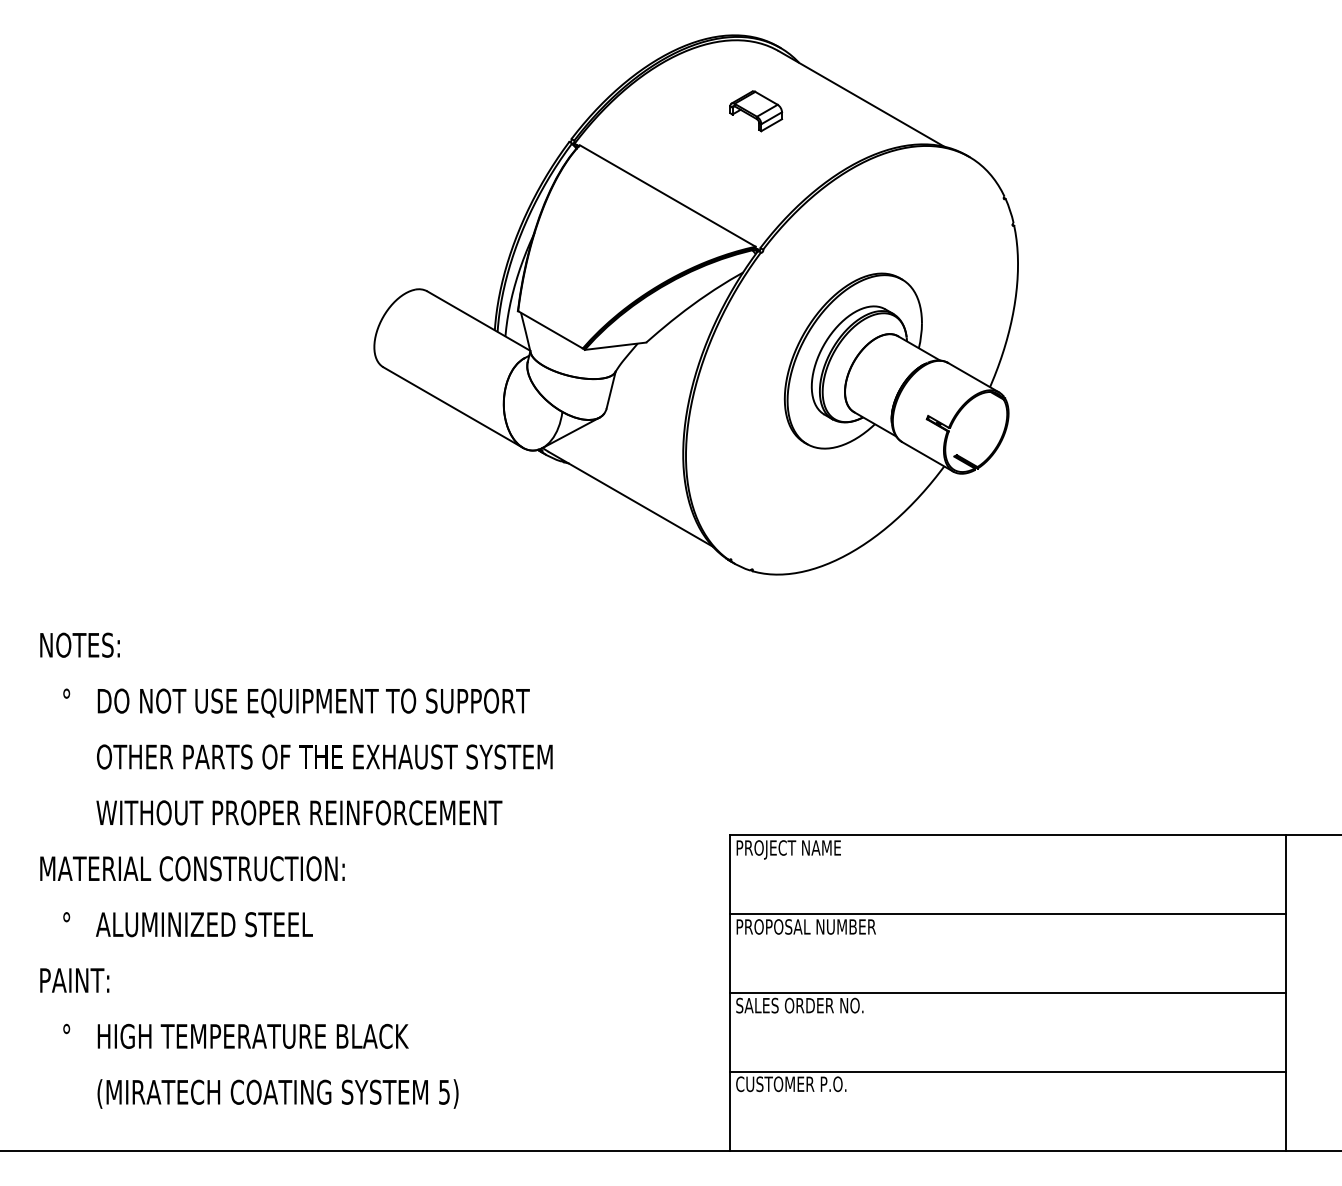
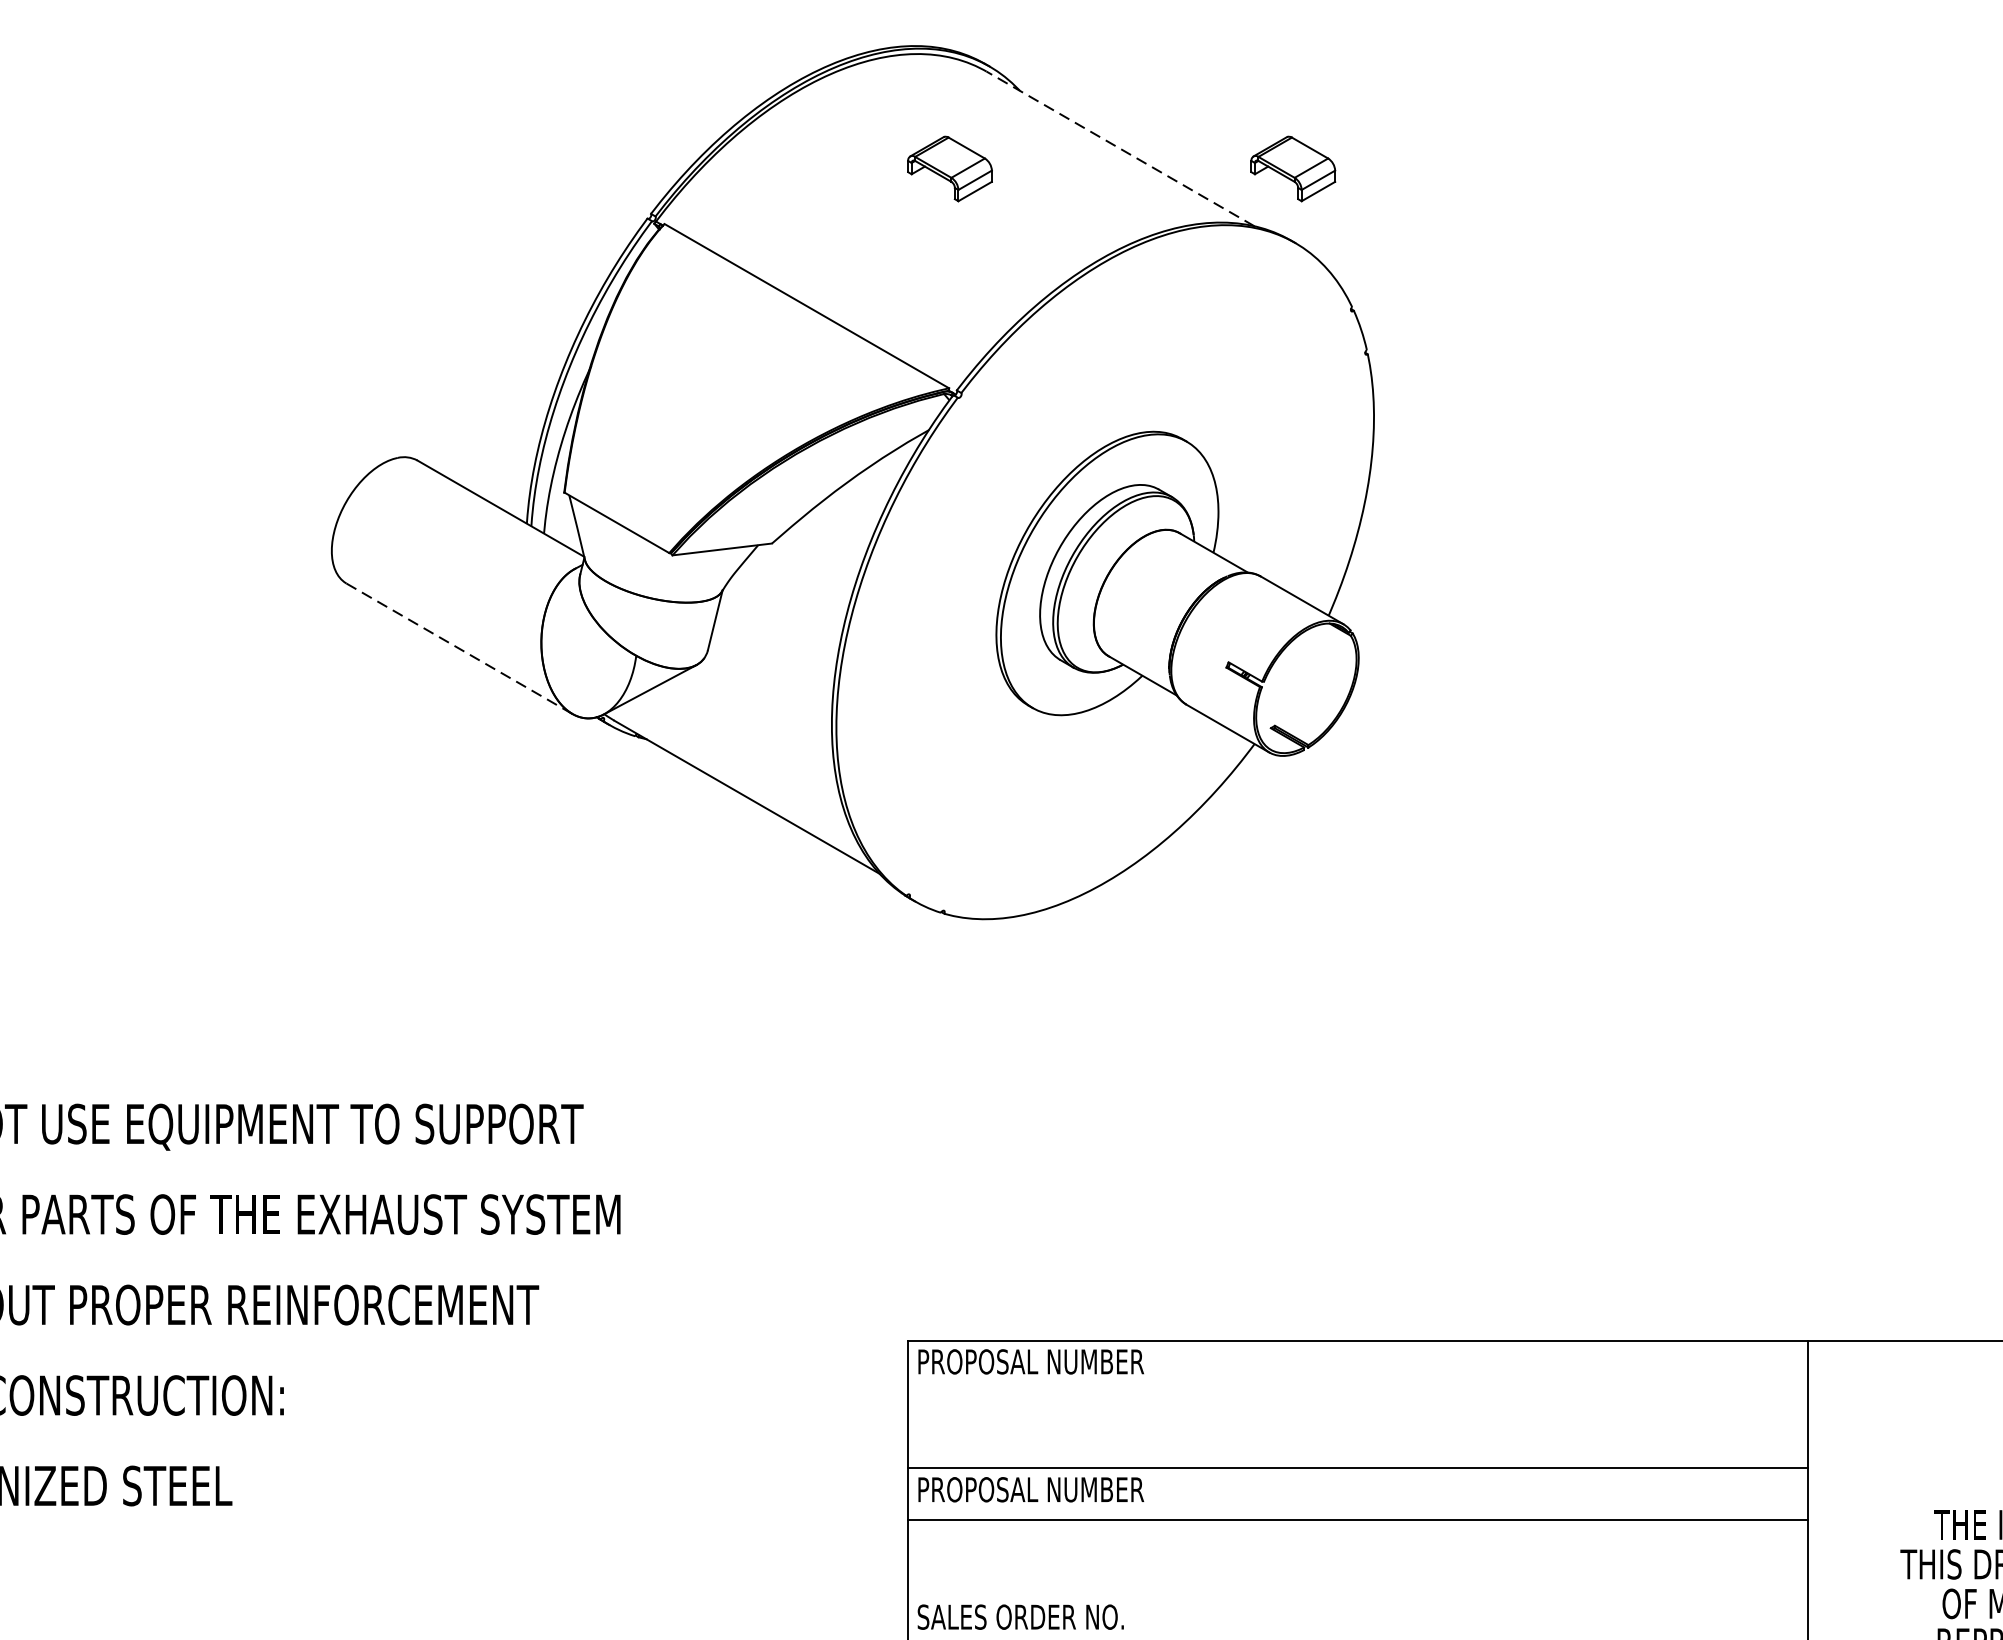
line: (861, 98) -> (1120, 148), solid -> dashed
part: (968, 111) -> (1293, 169), added
line: (453, 407) -> (459, 648), solid -> dashed
text: (819, 849) -> (1052, 1364), PROJECT NAME -> PROPOSAL NUMBER
line: (1007, 992) -> (1356, 1519), moved

